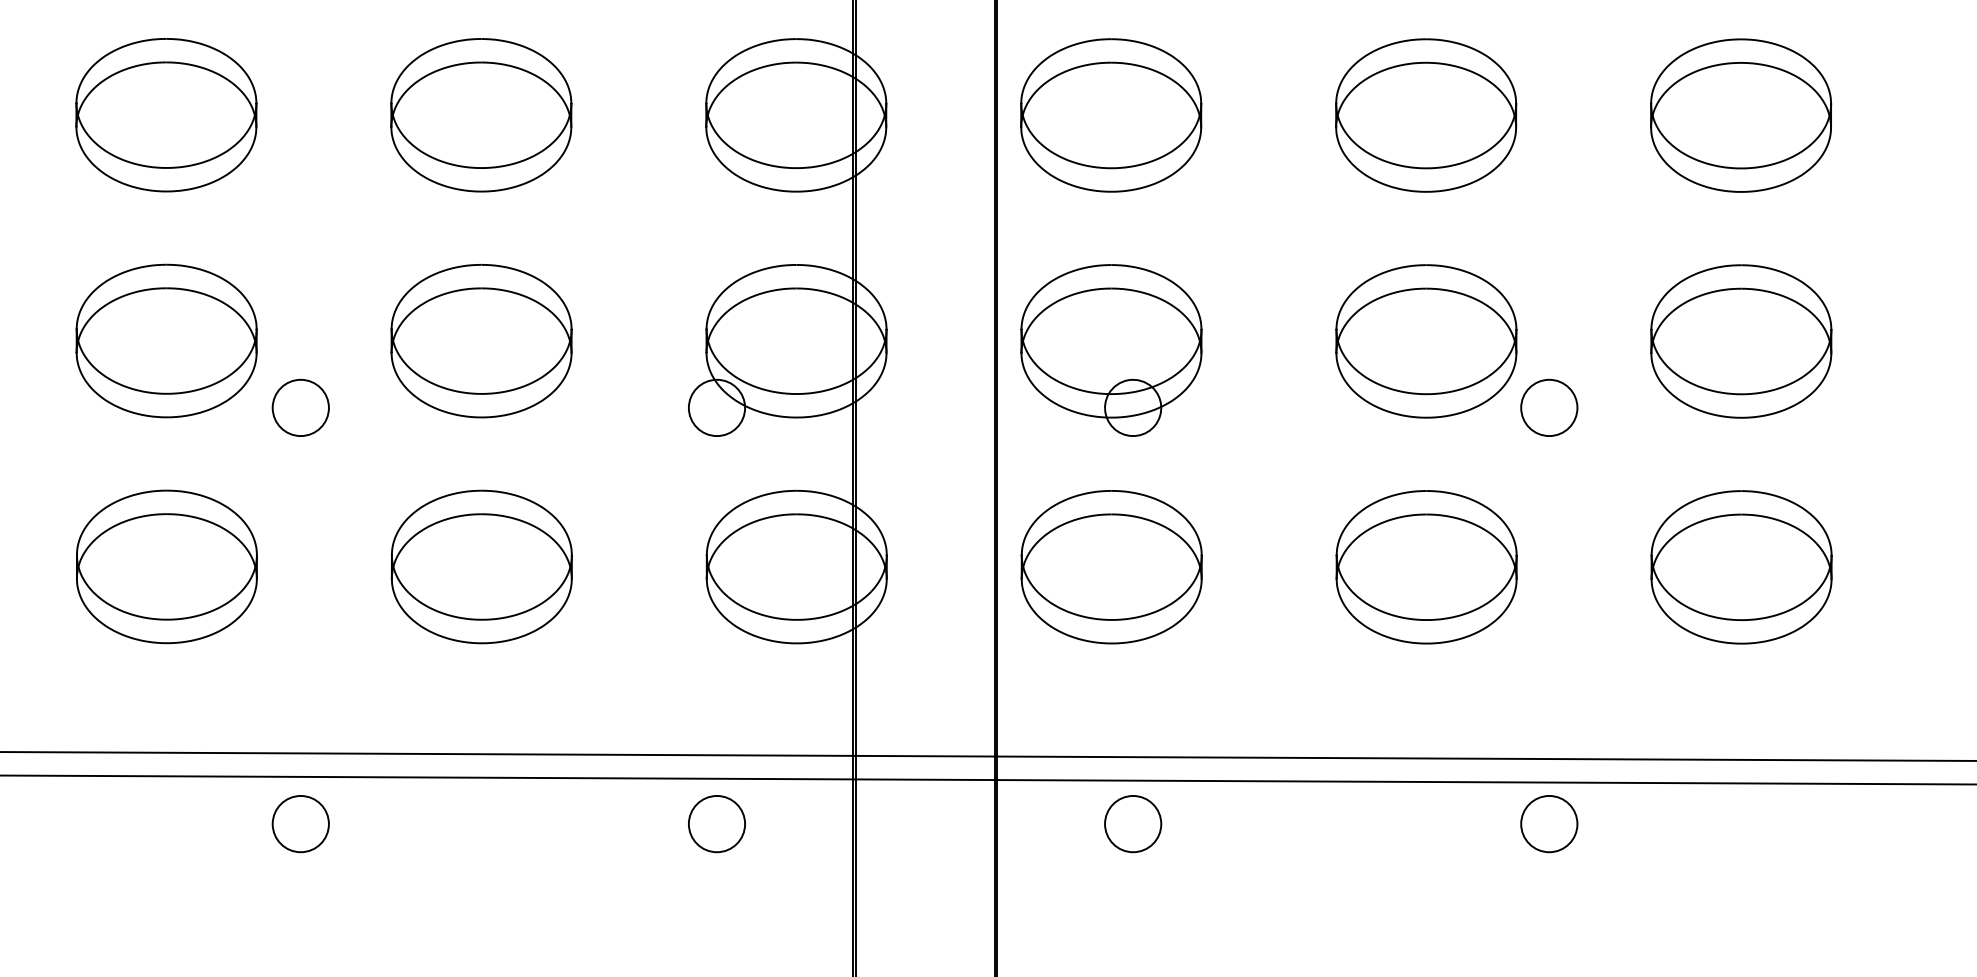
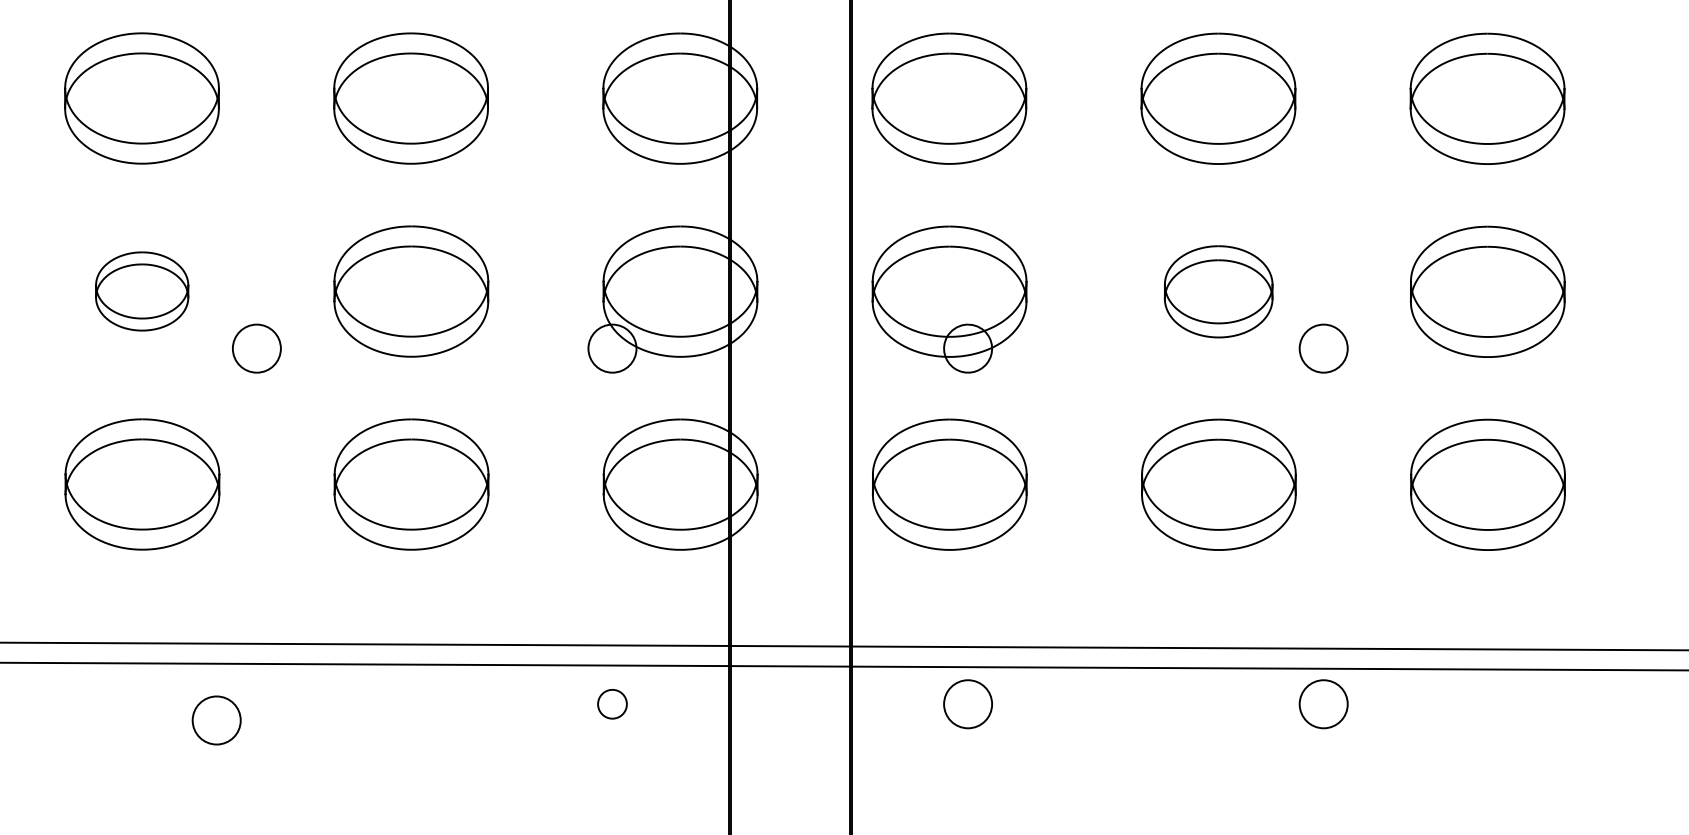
part: (166, 340) -> (142, 291), size x0.6
part: (1426, 341) -> (1218, 291), size x0.7
circle: (716, 823) -> (612, 703), size x0.6
circle: (300, 824) -> (216, 720), moved

